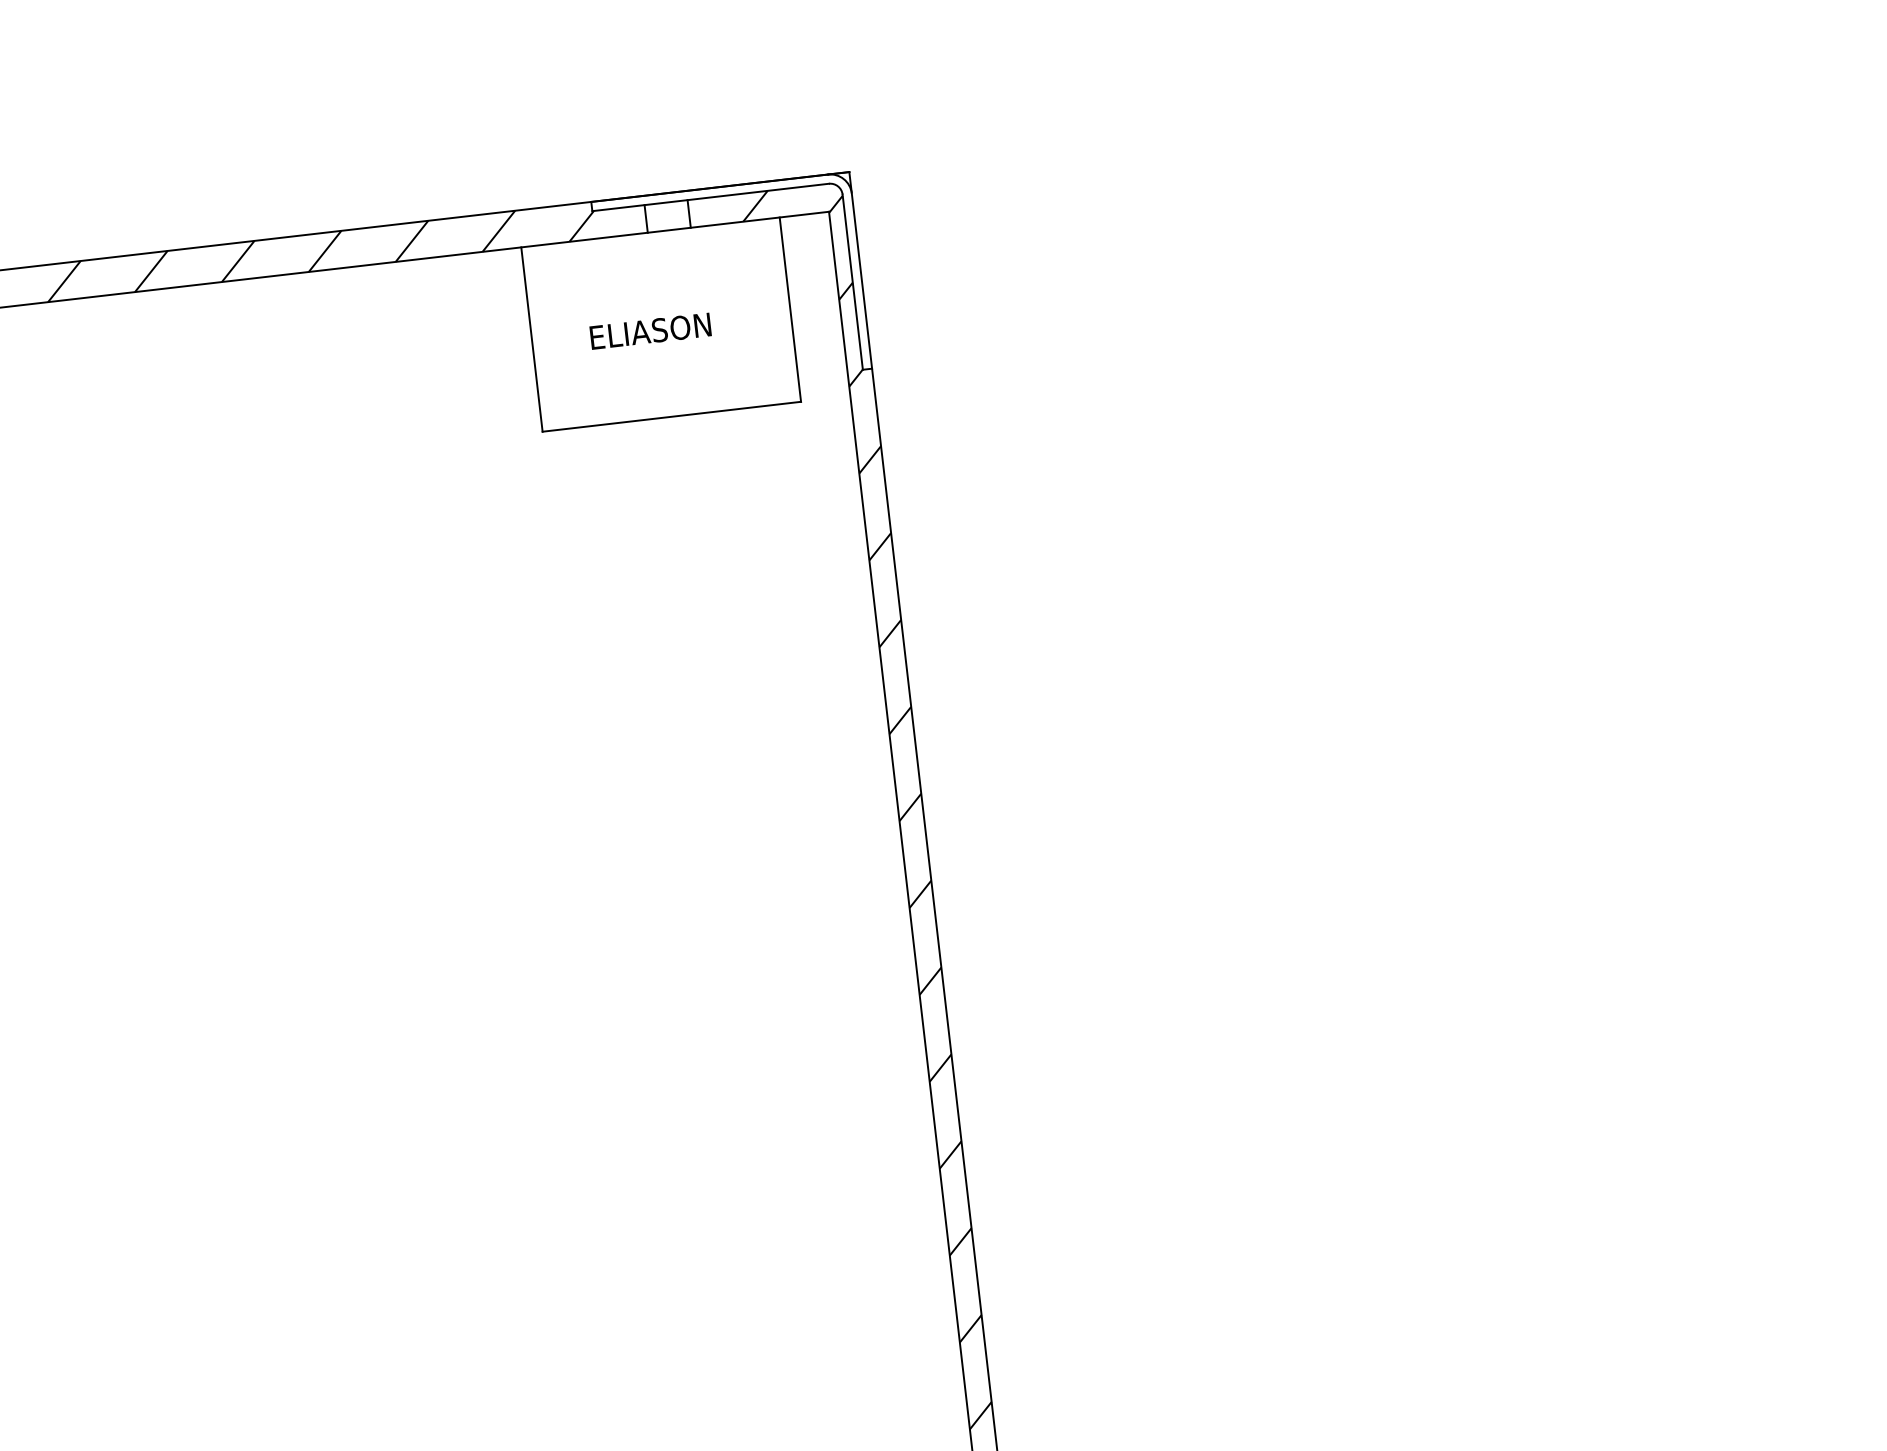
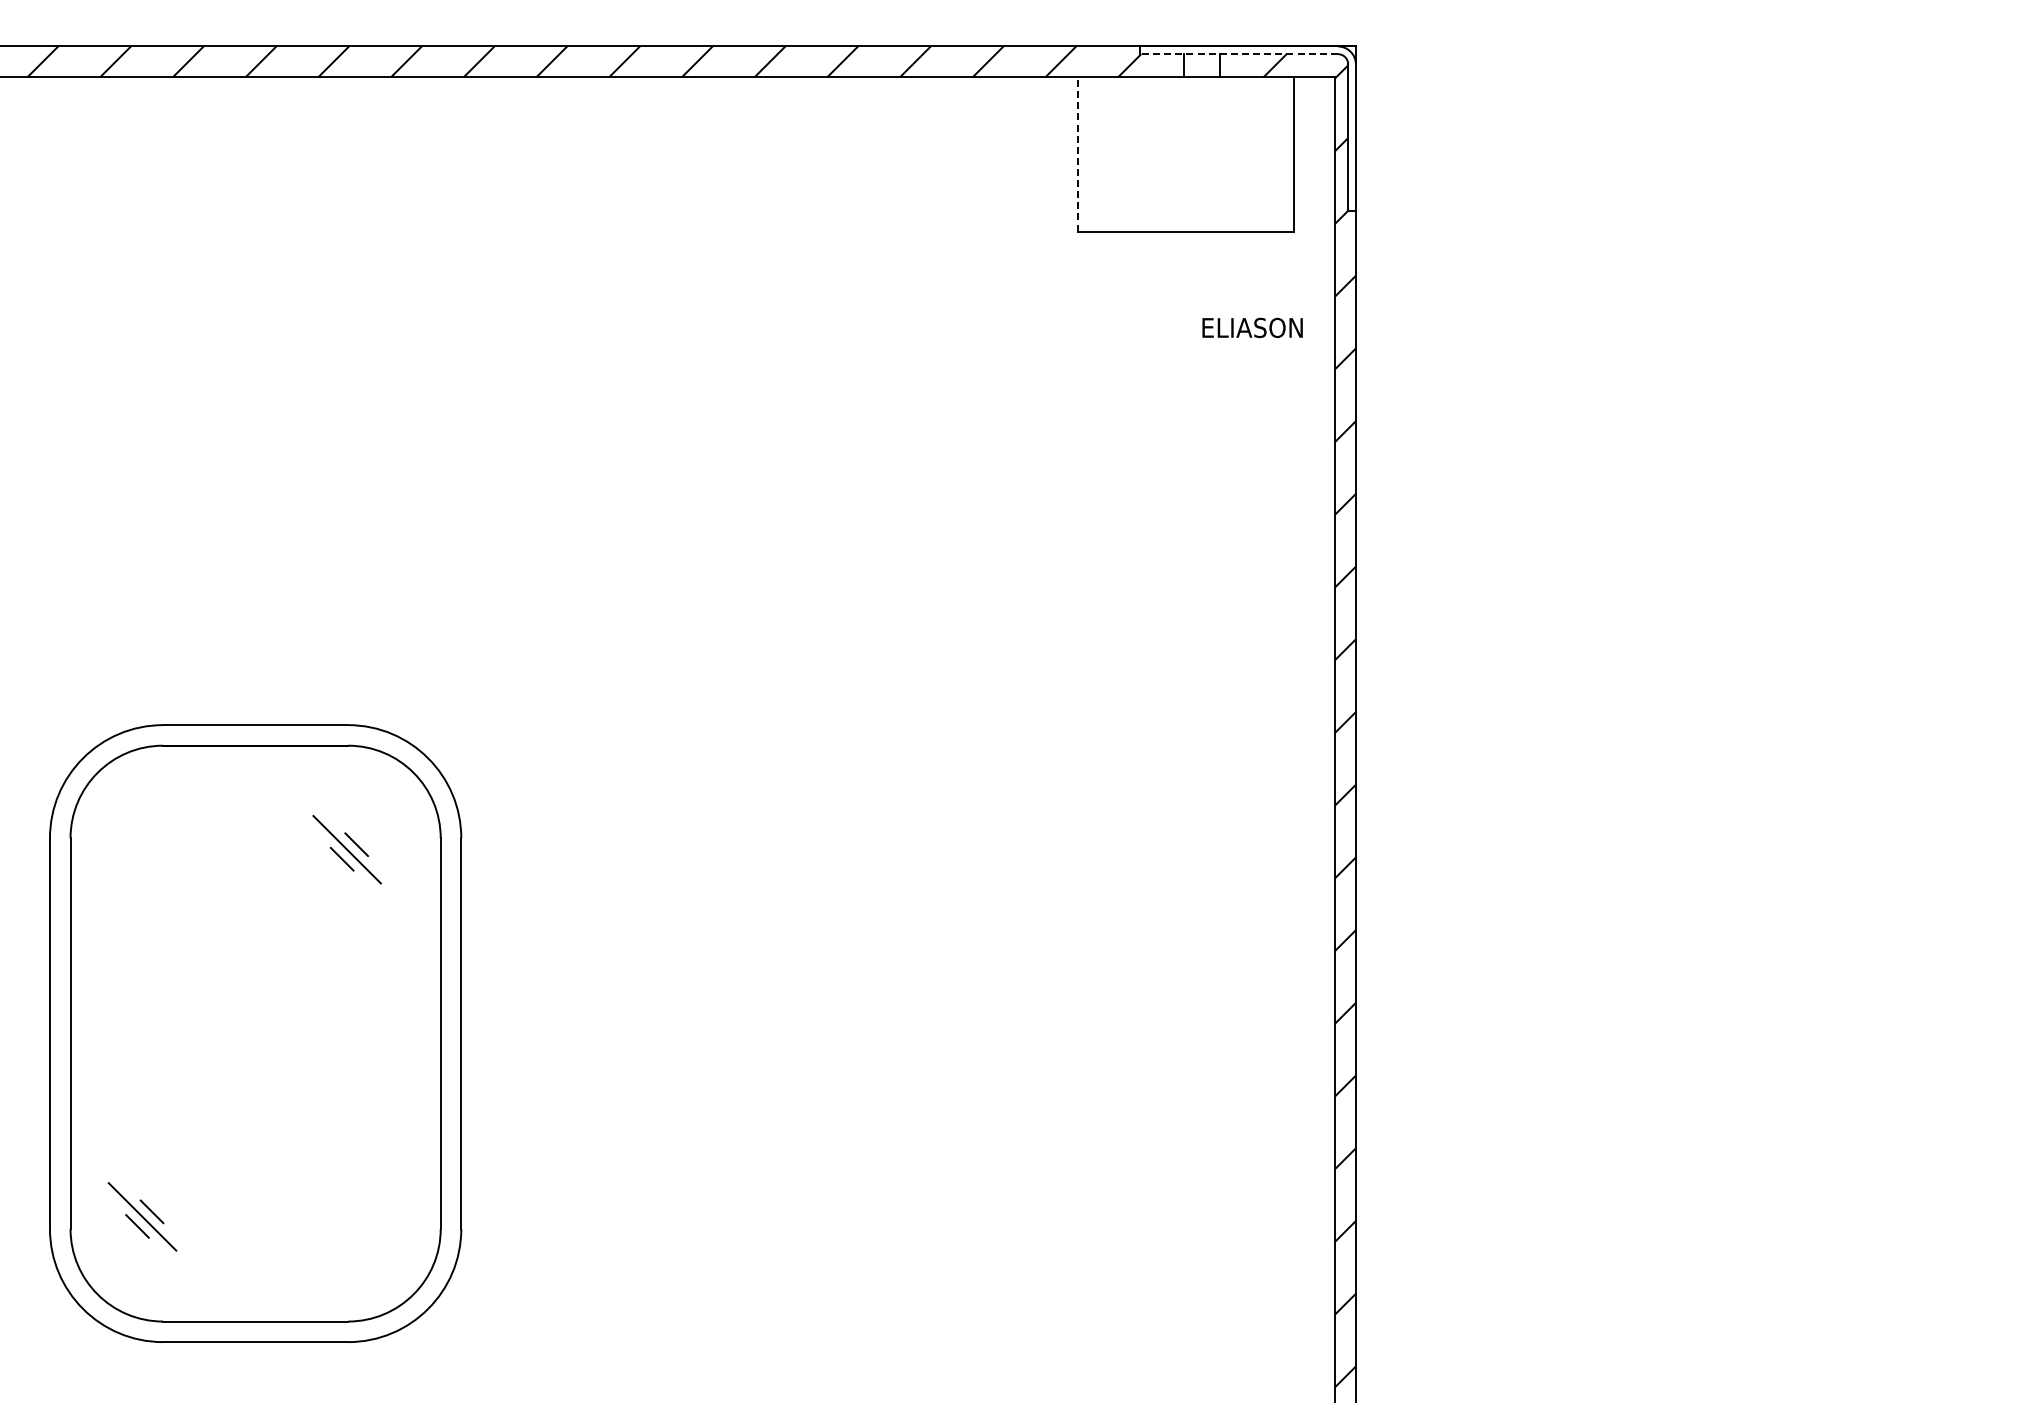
line: (710, 197) -> (1238, 54), solid -> dashed
text: (650, 330) -> (1252, 327), moved
line: (531, 338) -> (1077, 153), solid -> dashed

